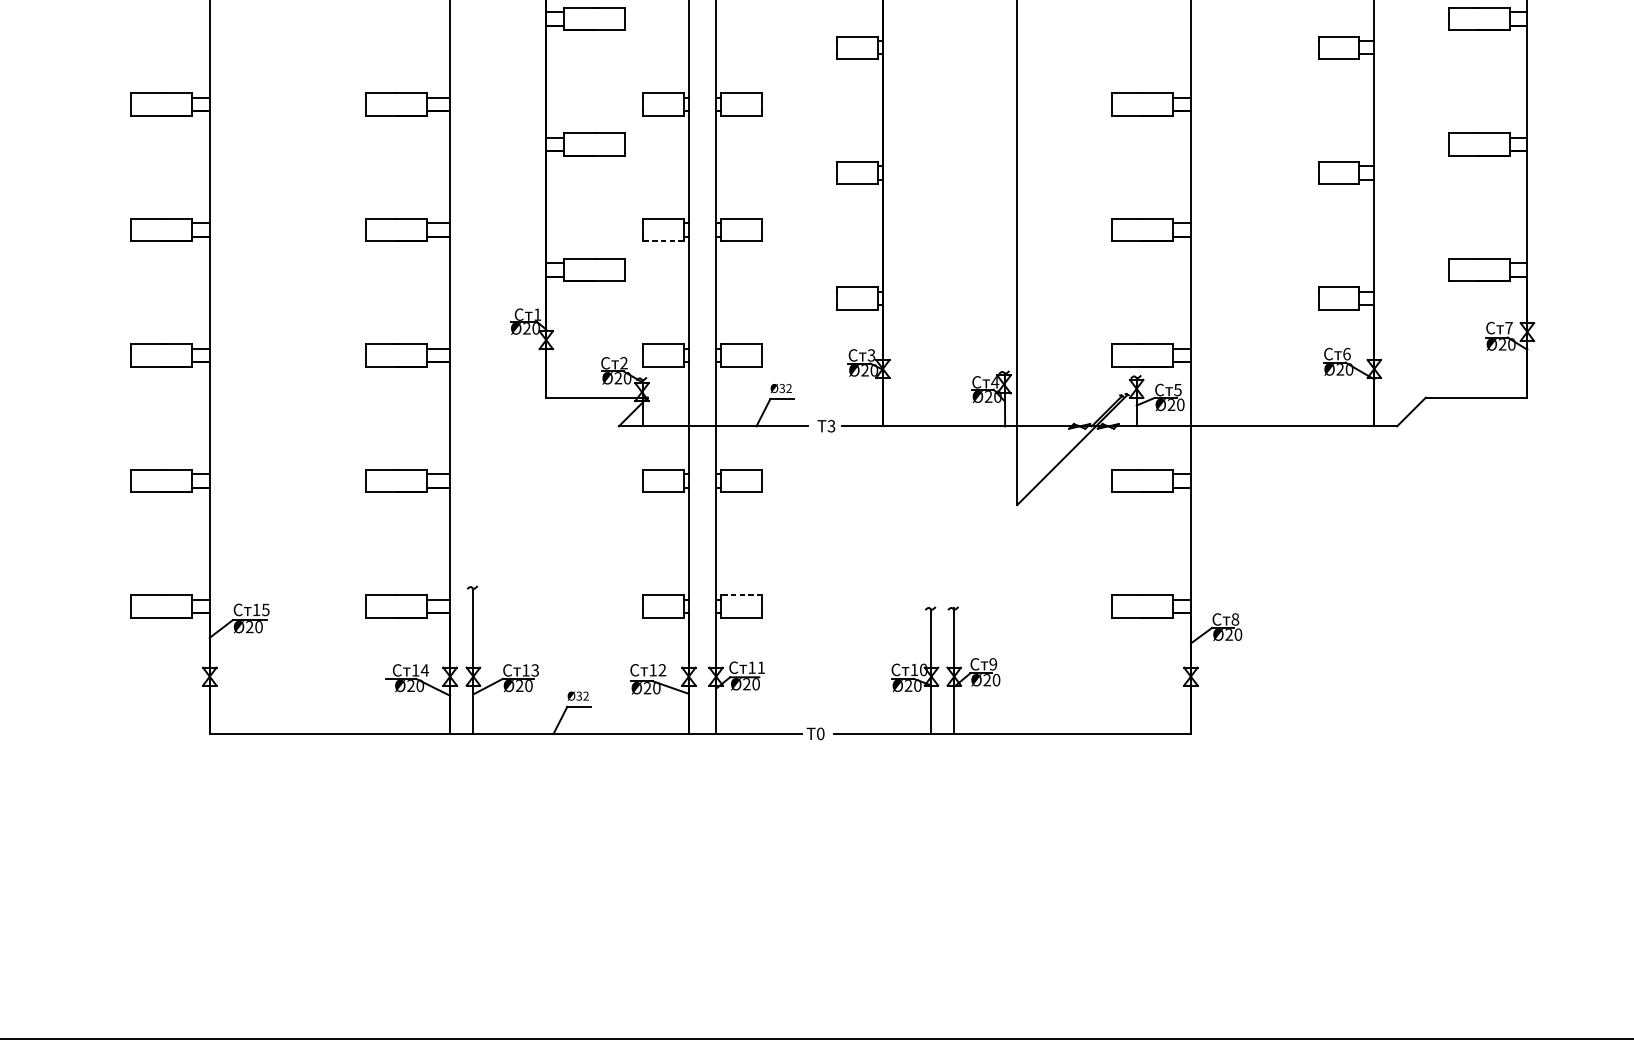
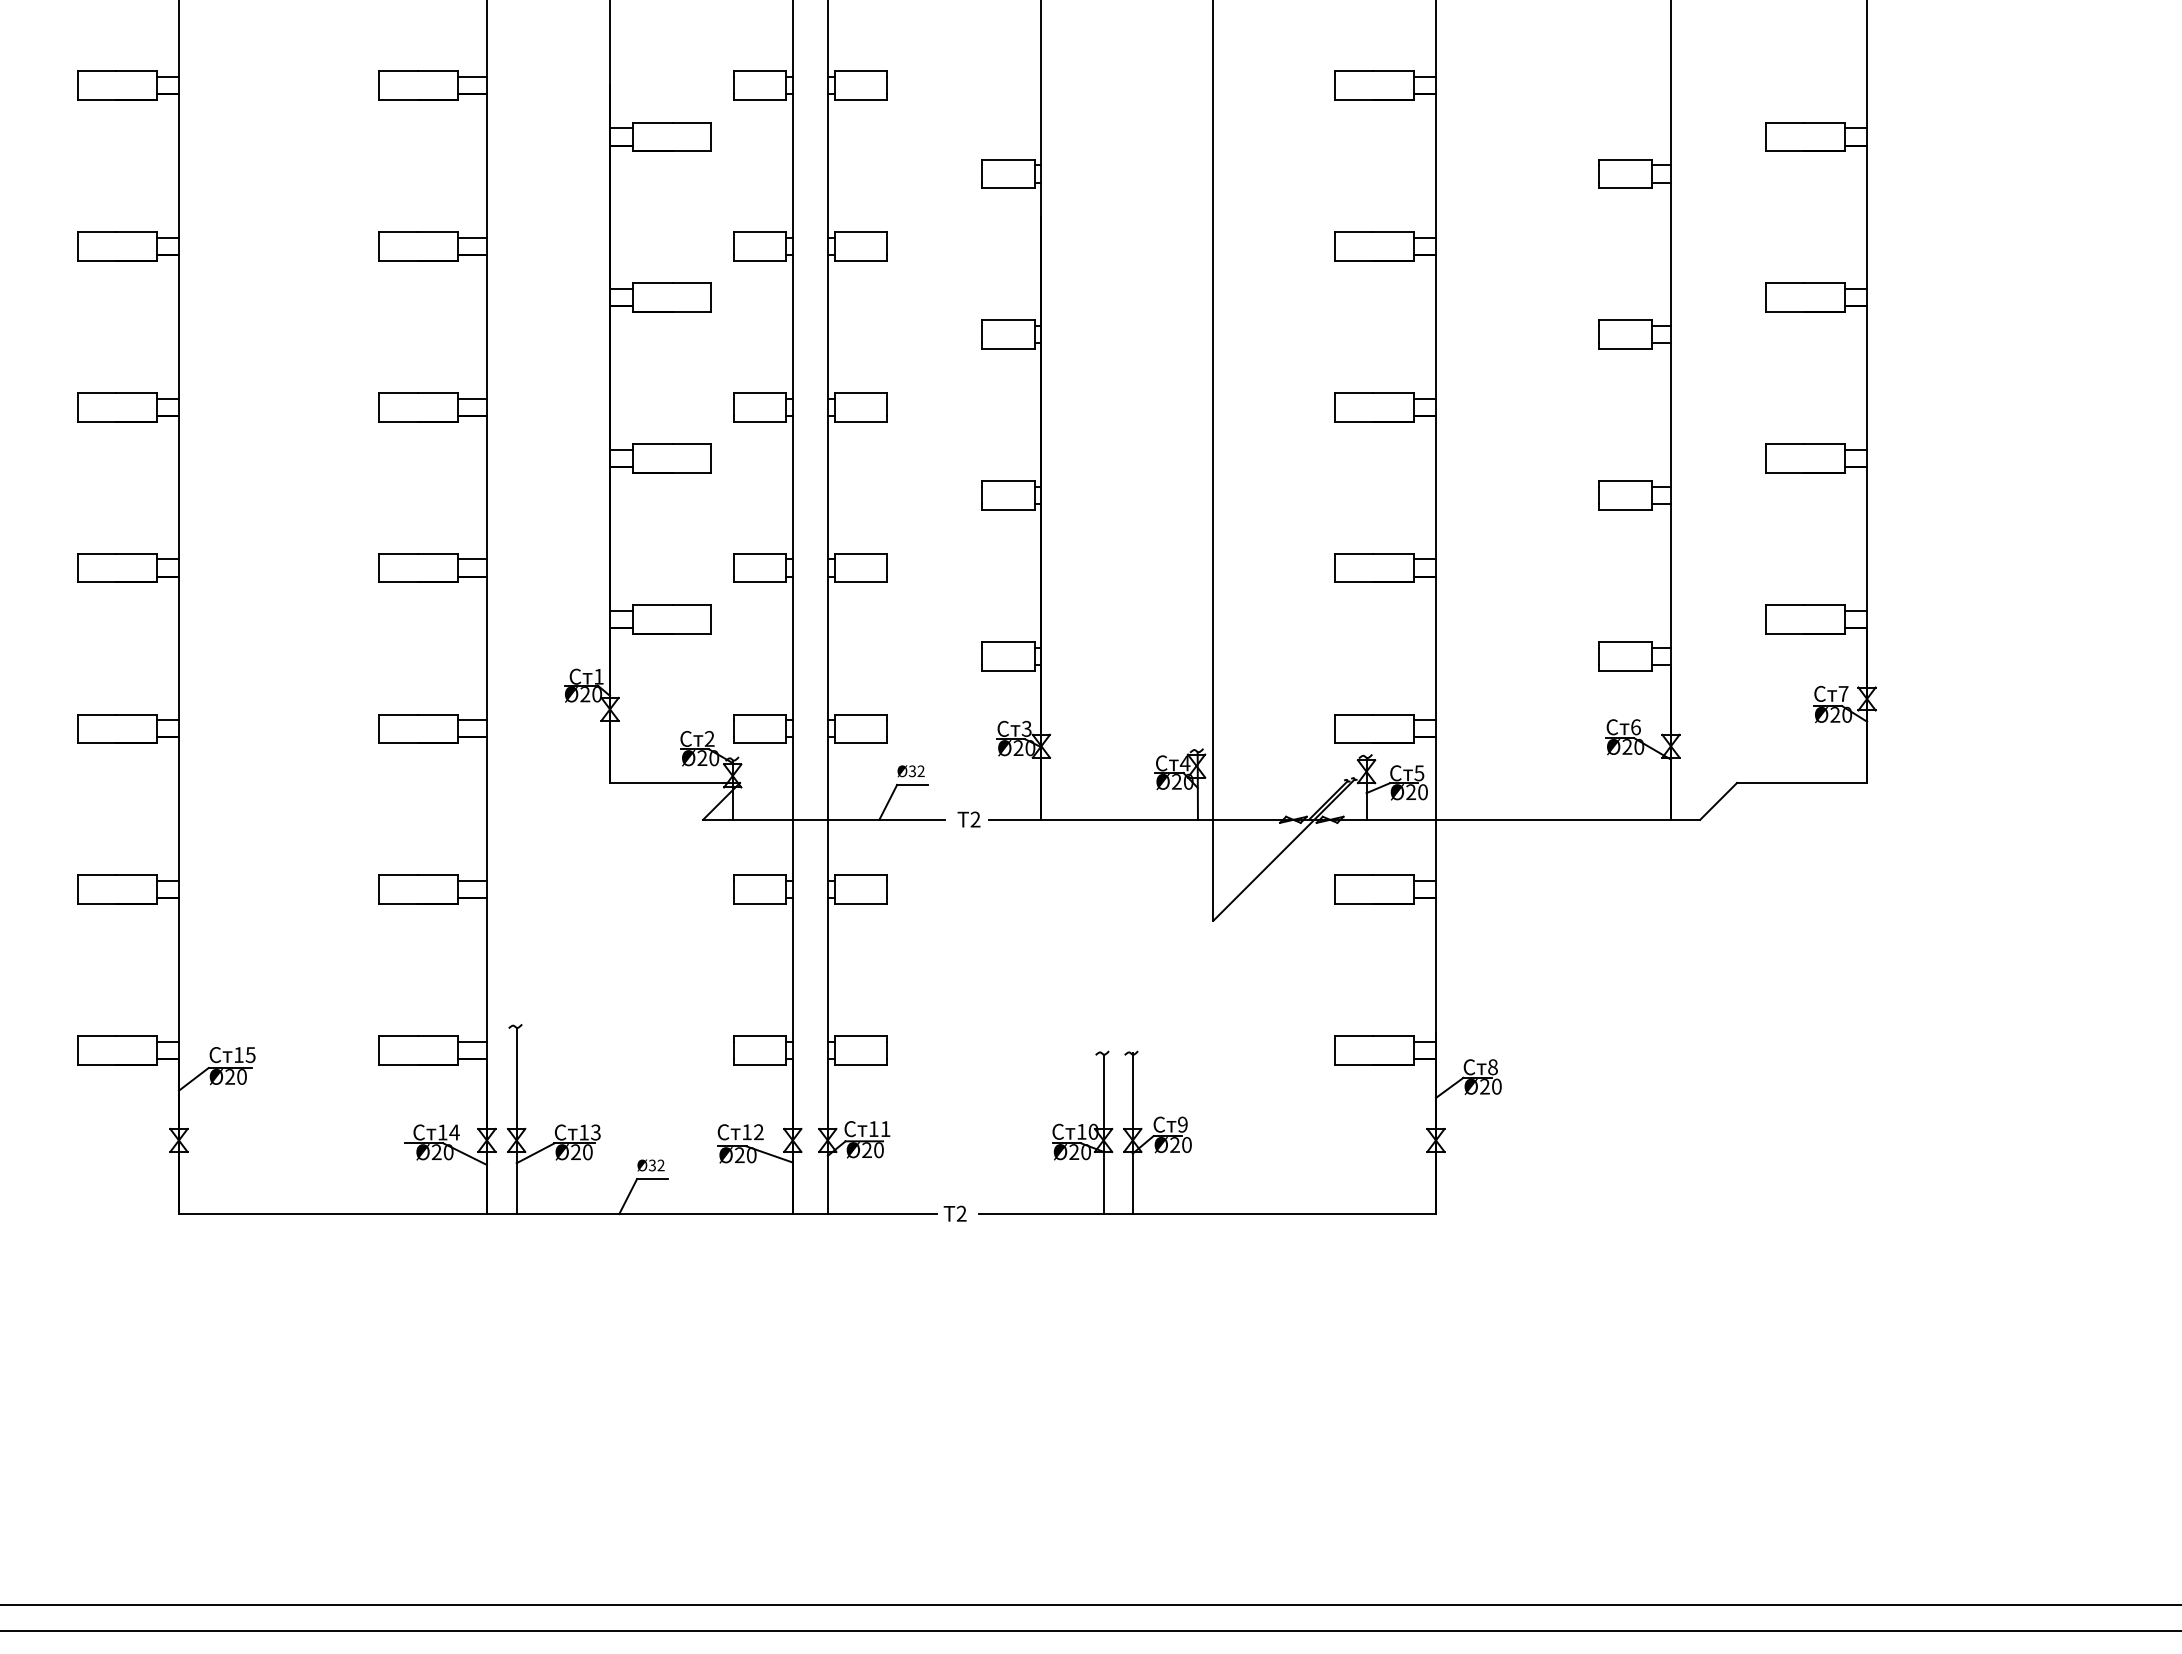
line: (662, 241) -> (759, 582), dashed -> solid
text: (831, 426) -> (975, 819), T3 -> T2
line: (741, 595) -> (860, 1036), dashed -> solid
text: (820, 733) -> (961, 1213), T0 -> T2

